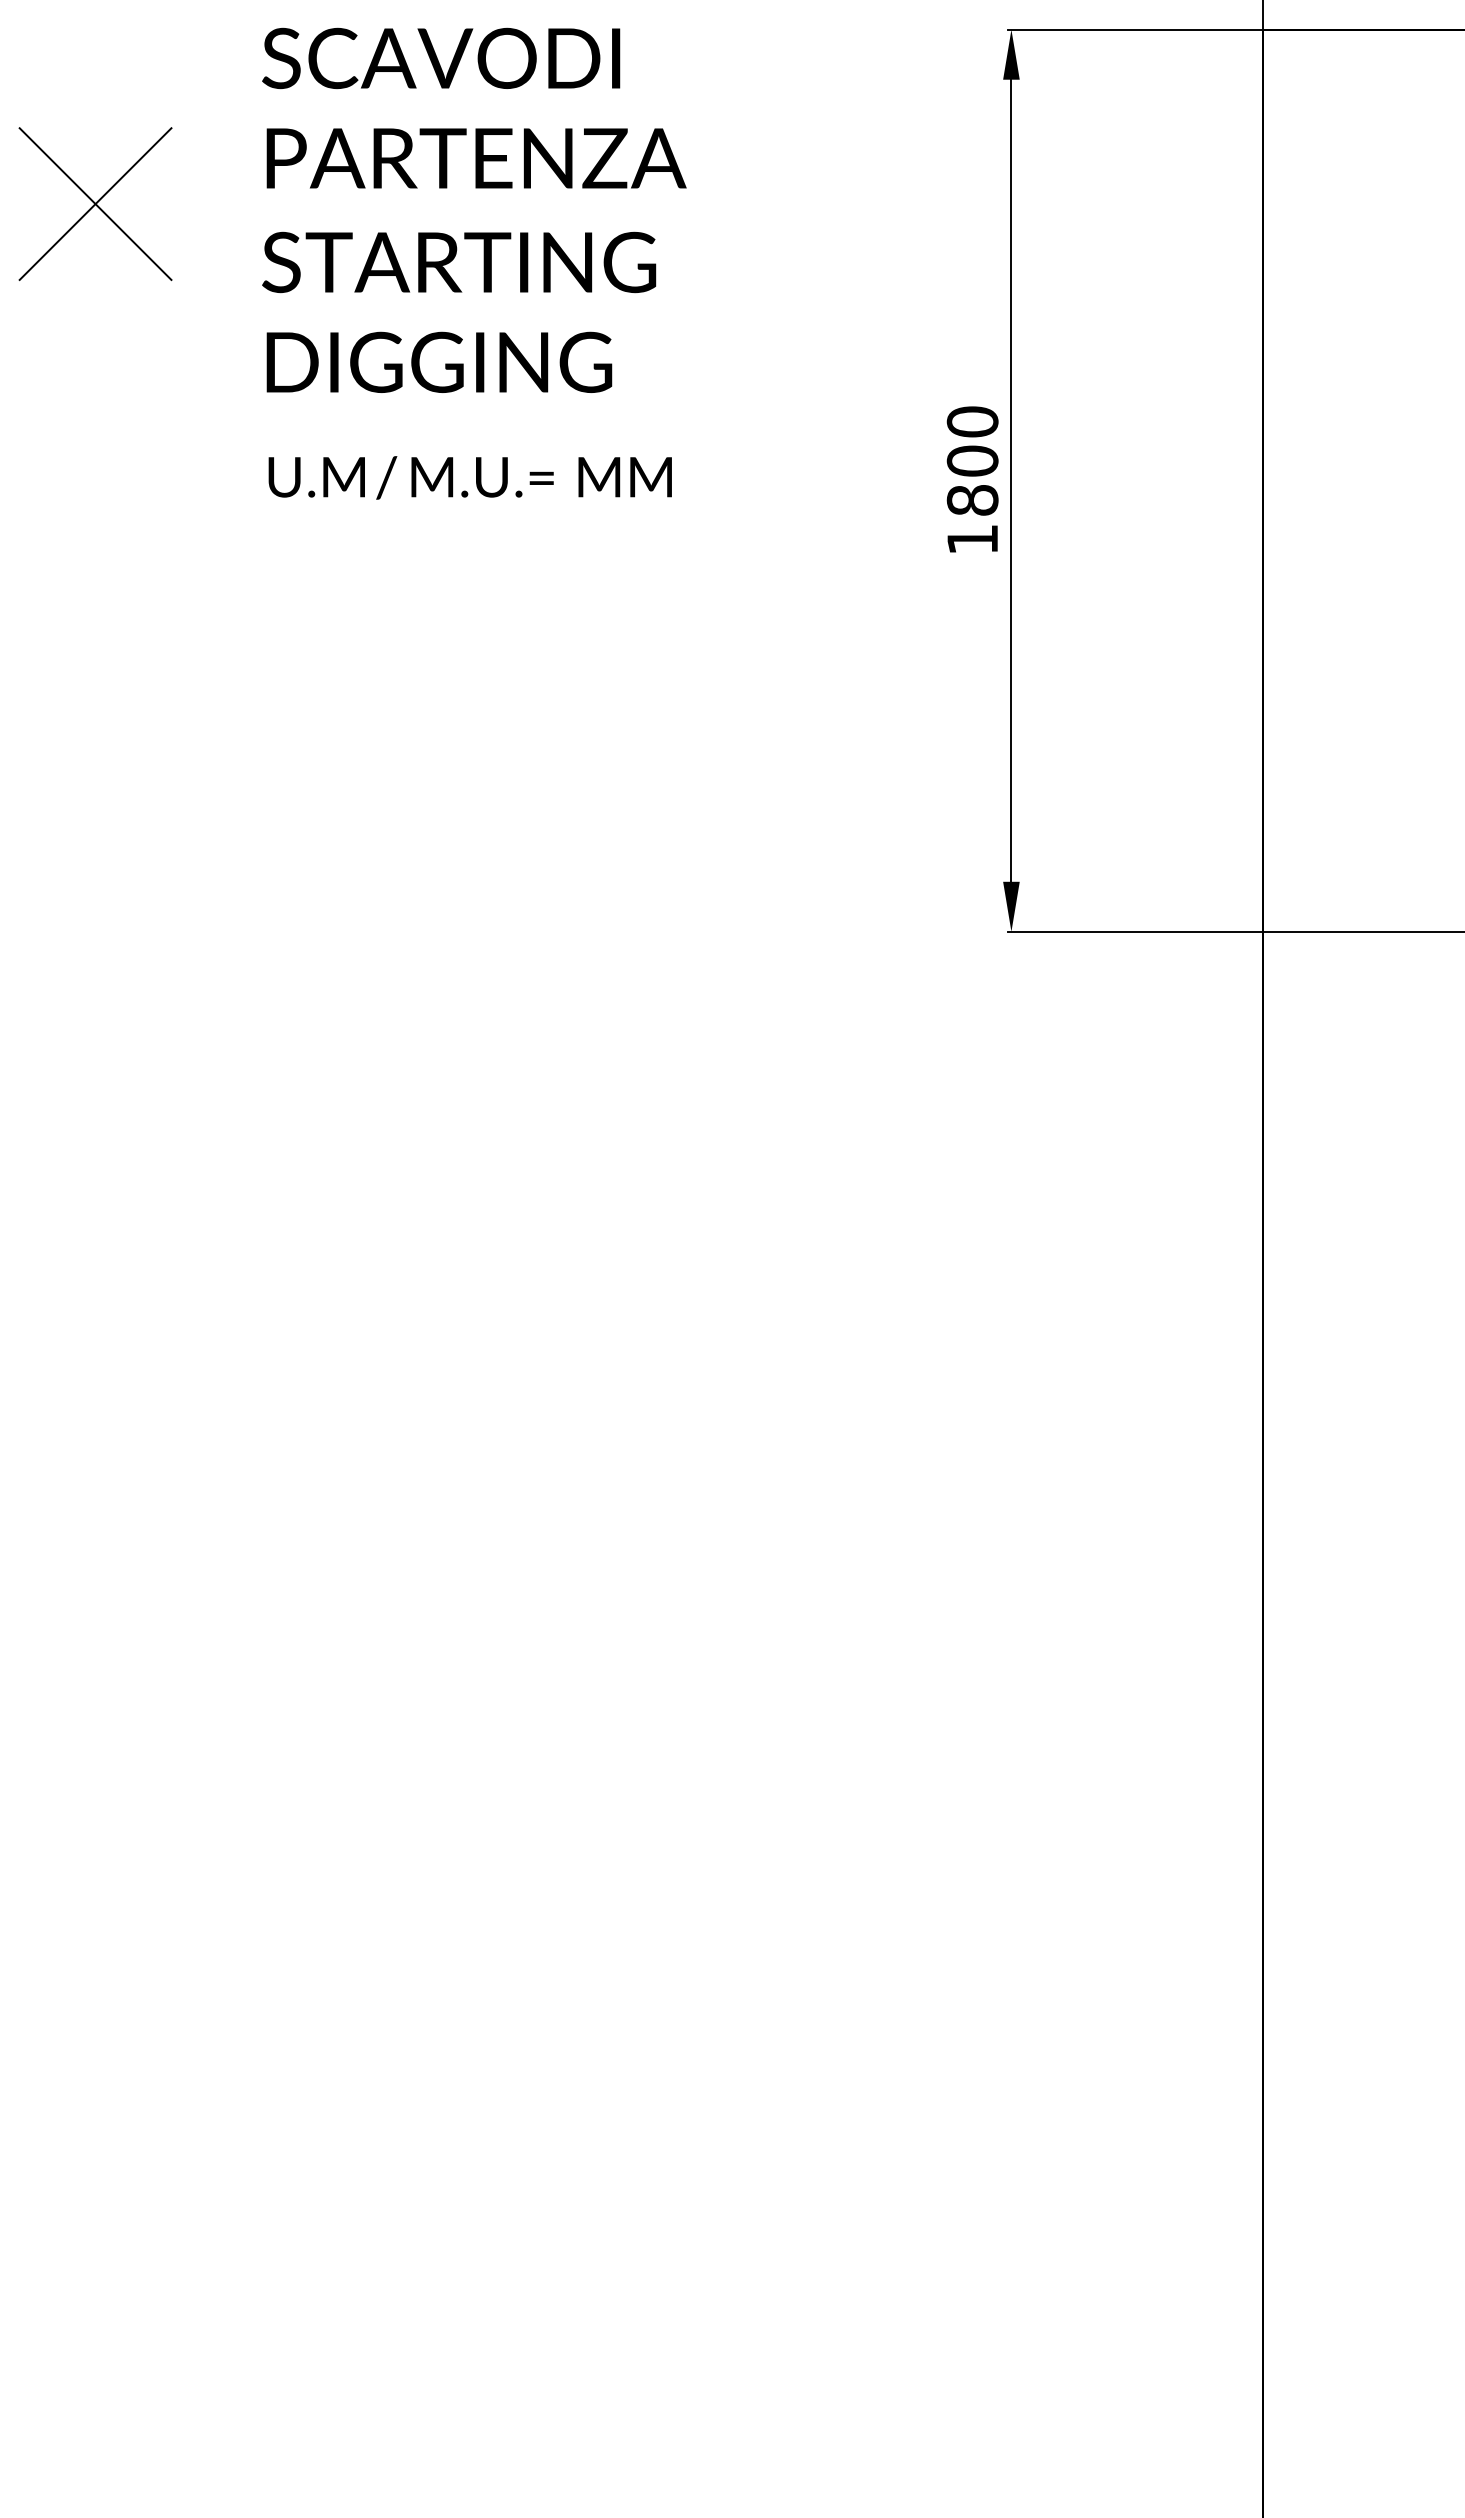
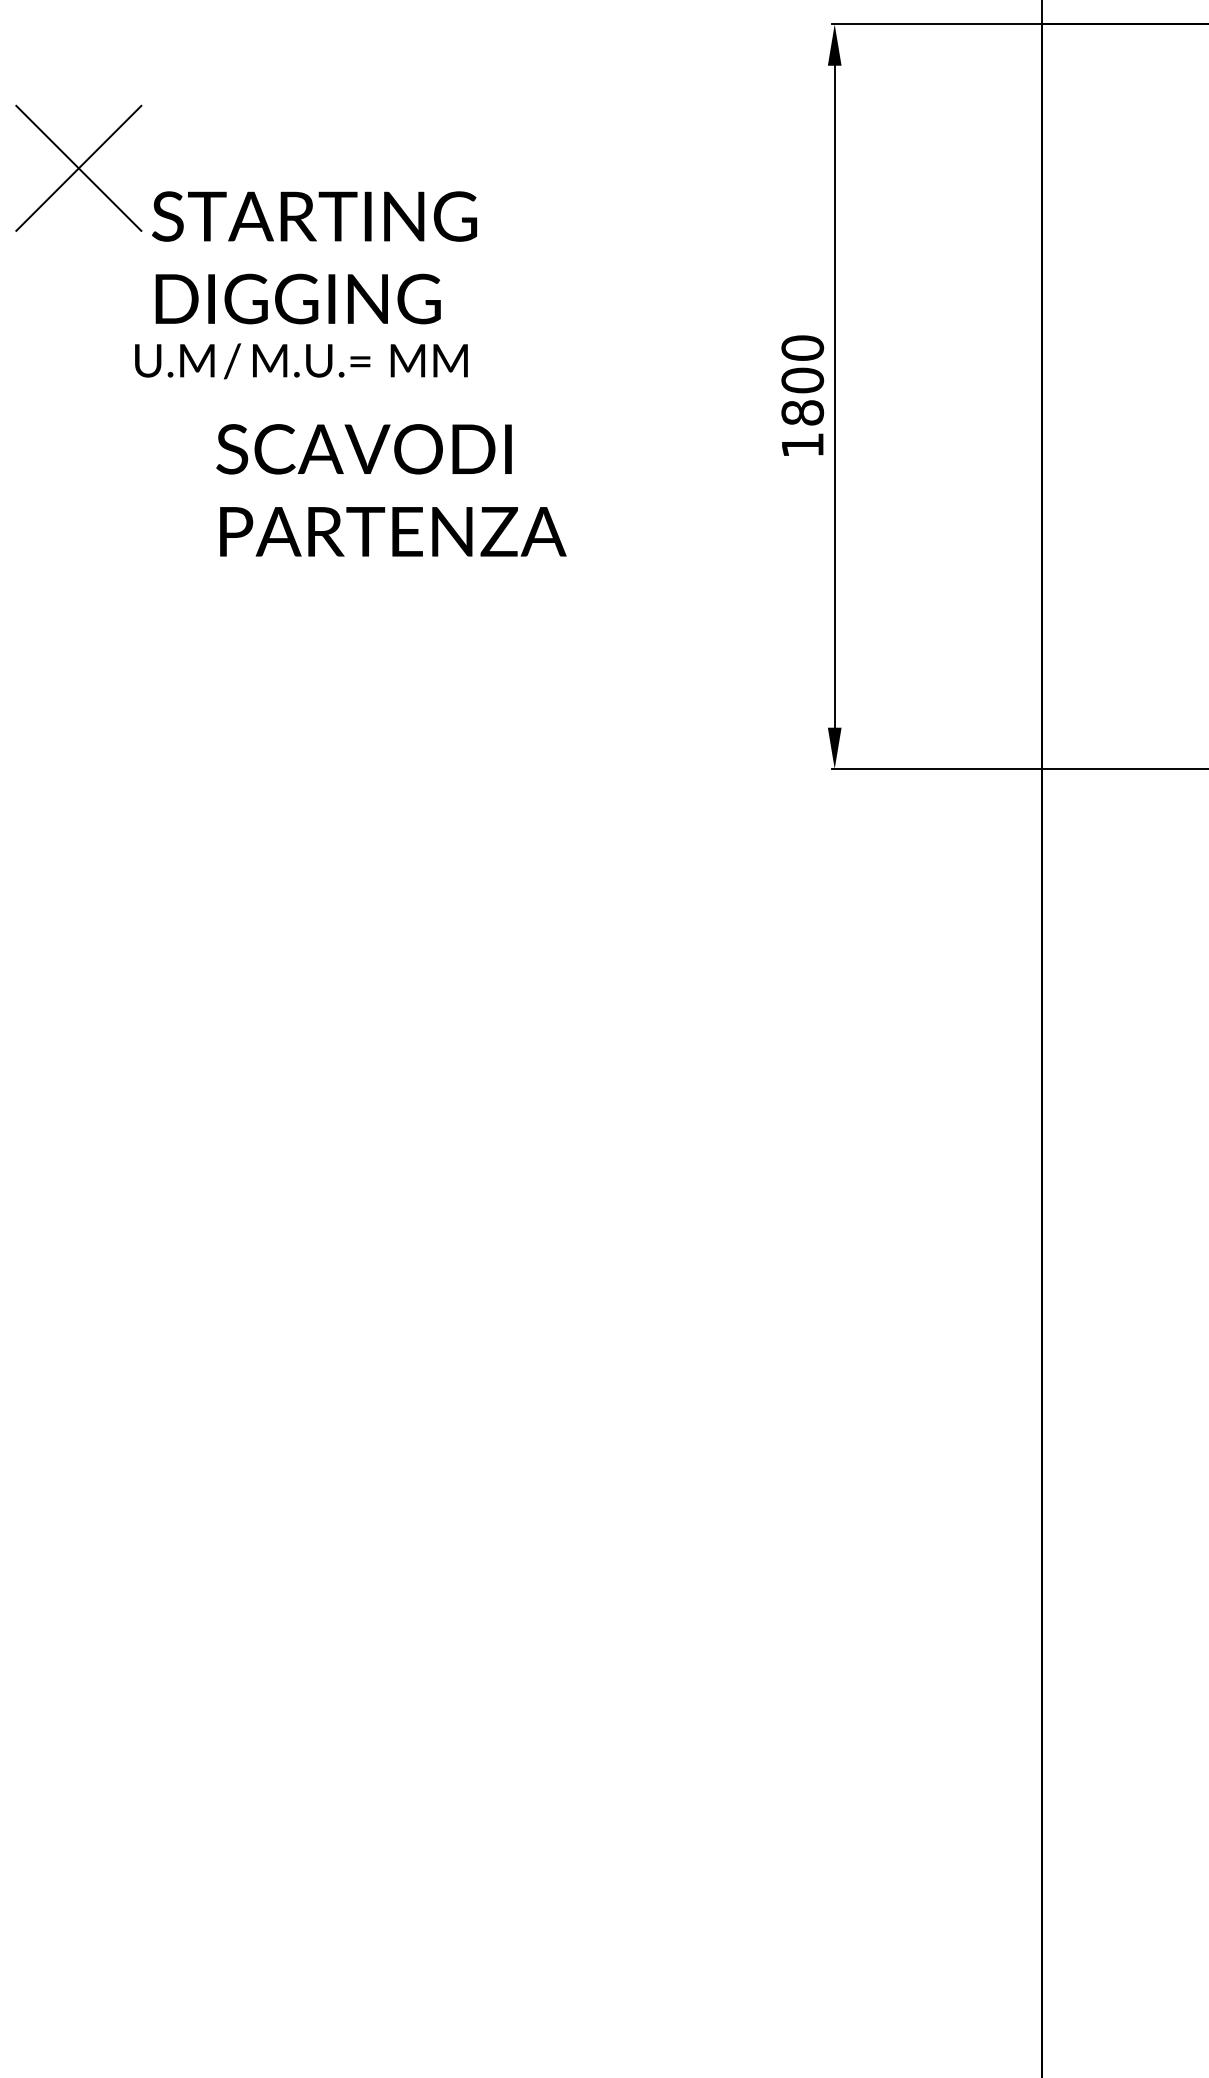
text: (474, 107) -> (391, 489), moved
text: (459, 311) -> (314, 257), moved
text: (469, 477) -> (300, 361), moved

